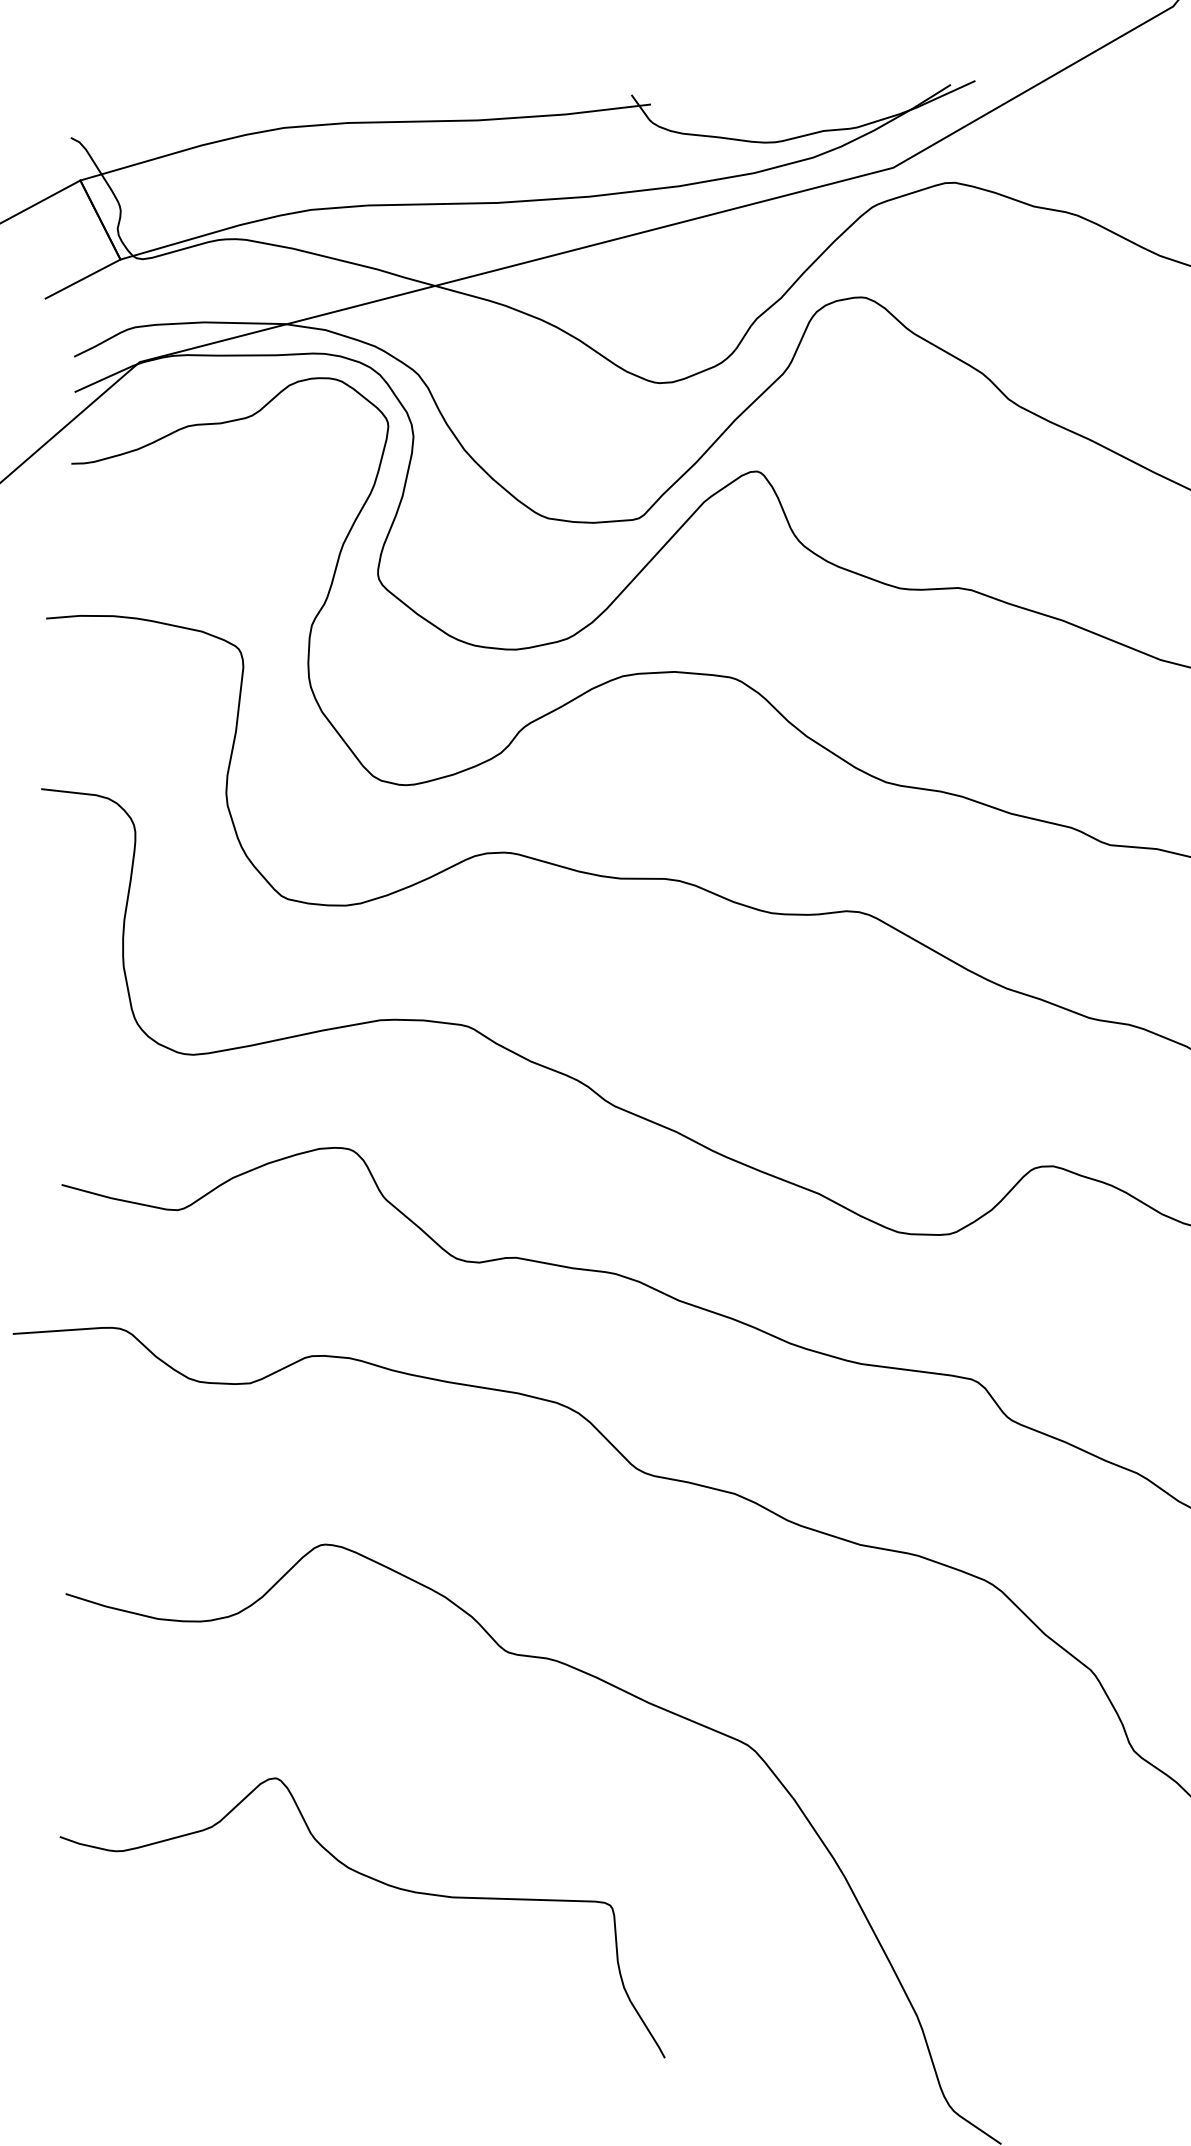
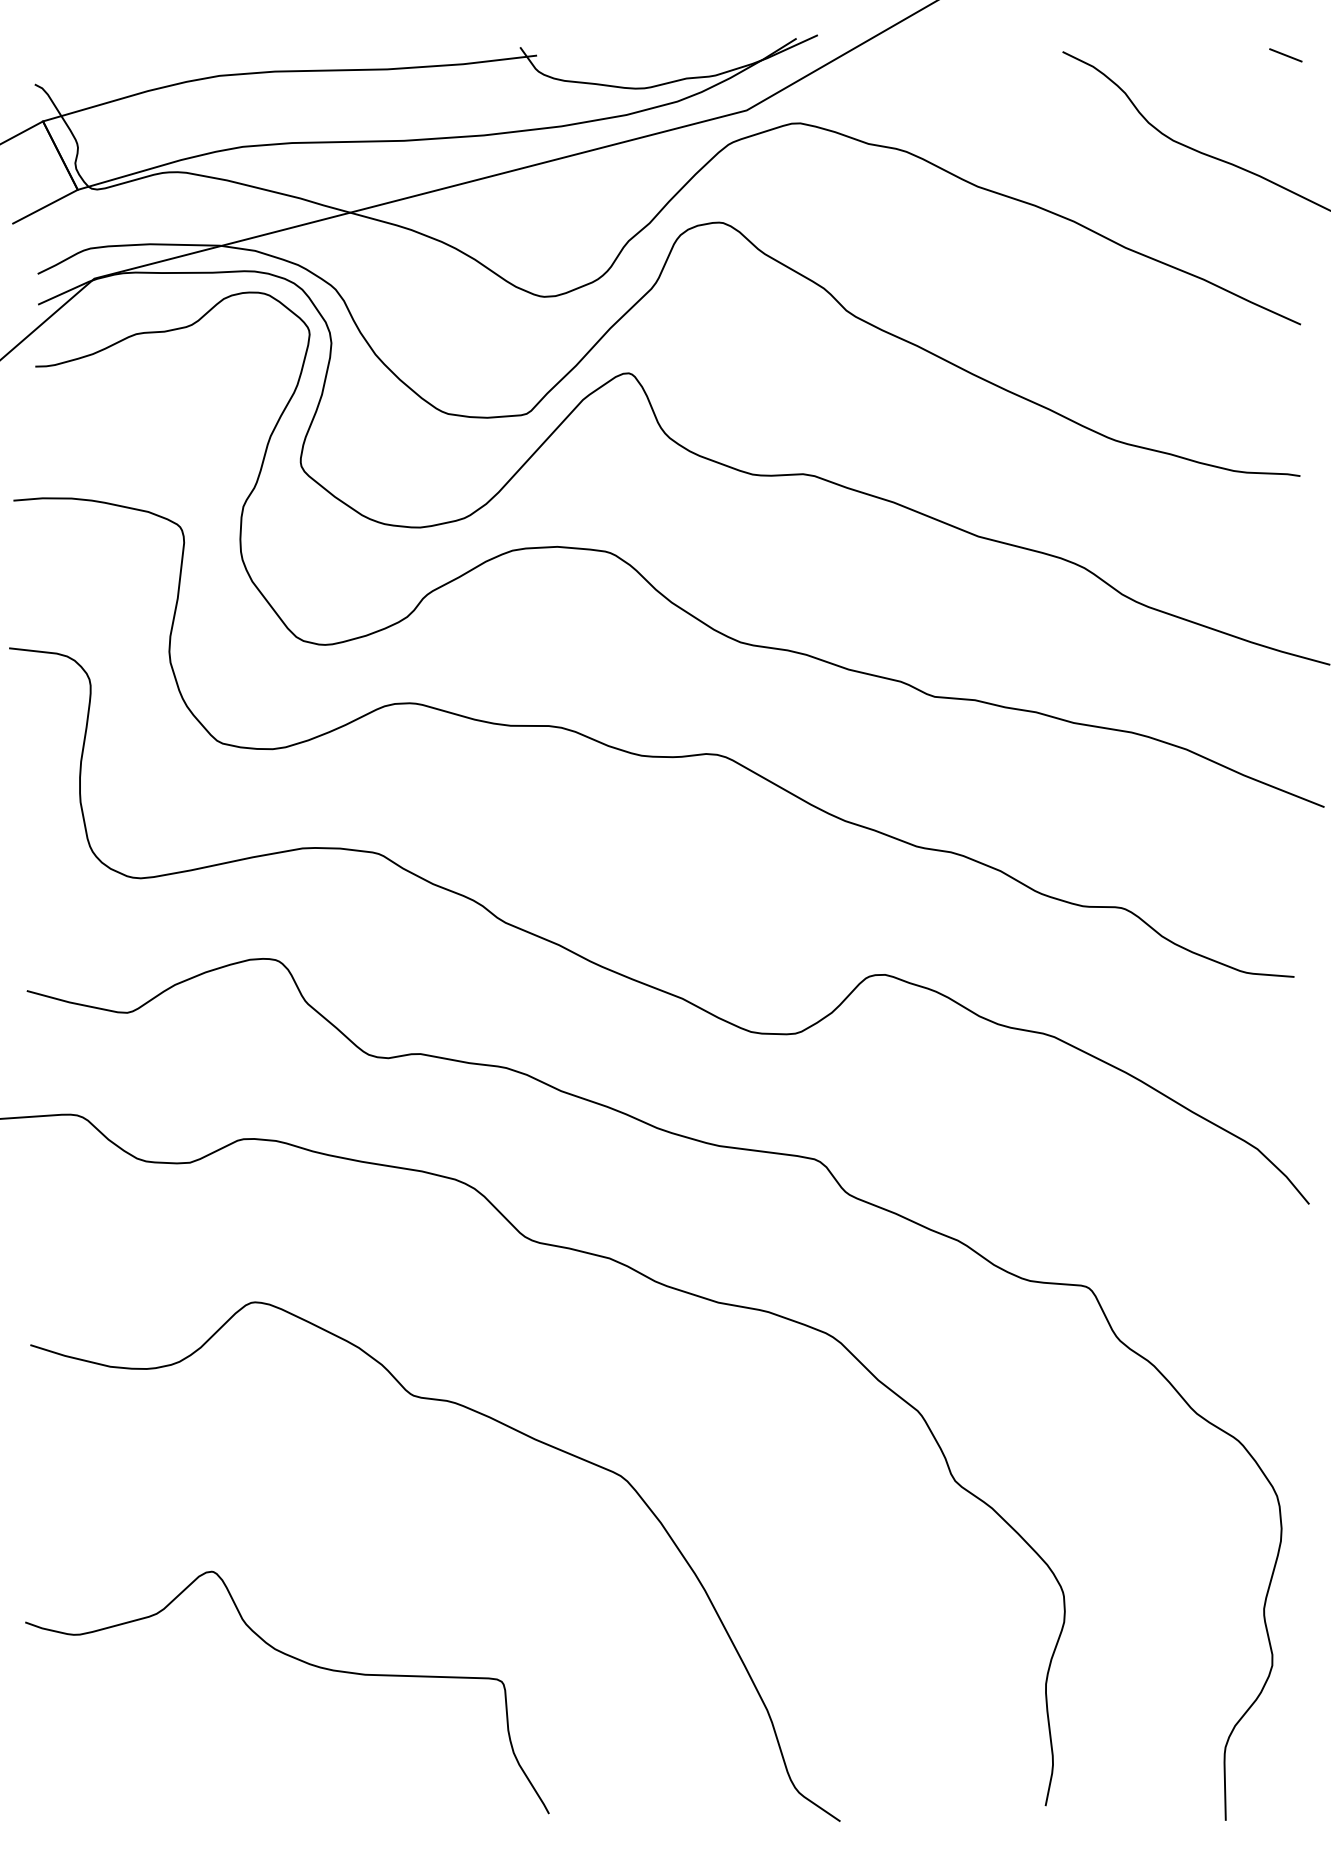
curve: (374, 1880) -> (297, 1660), moved

